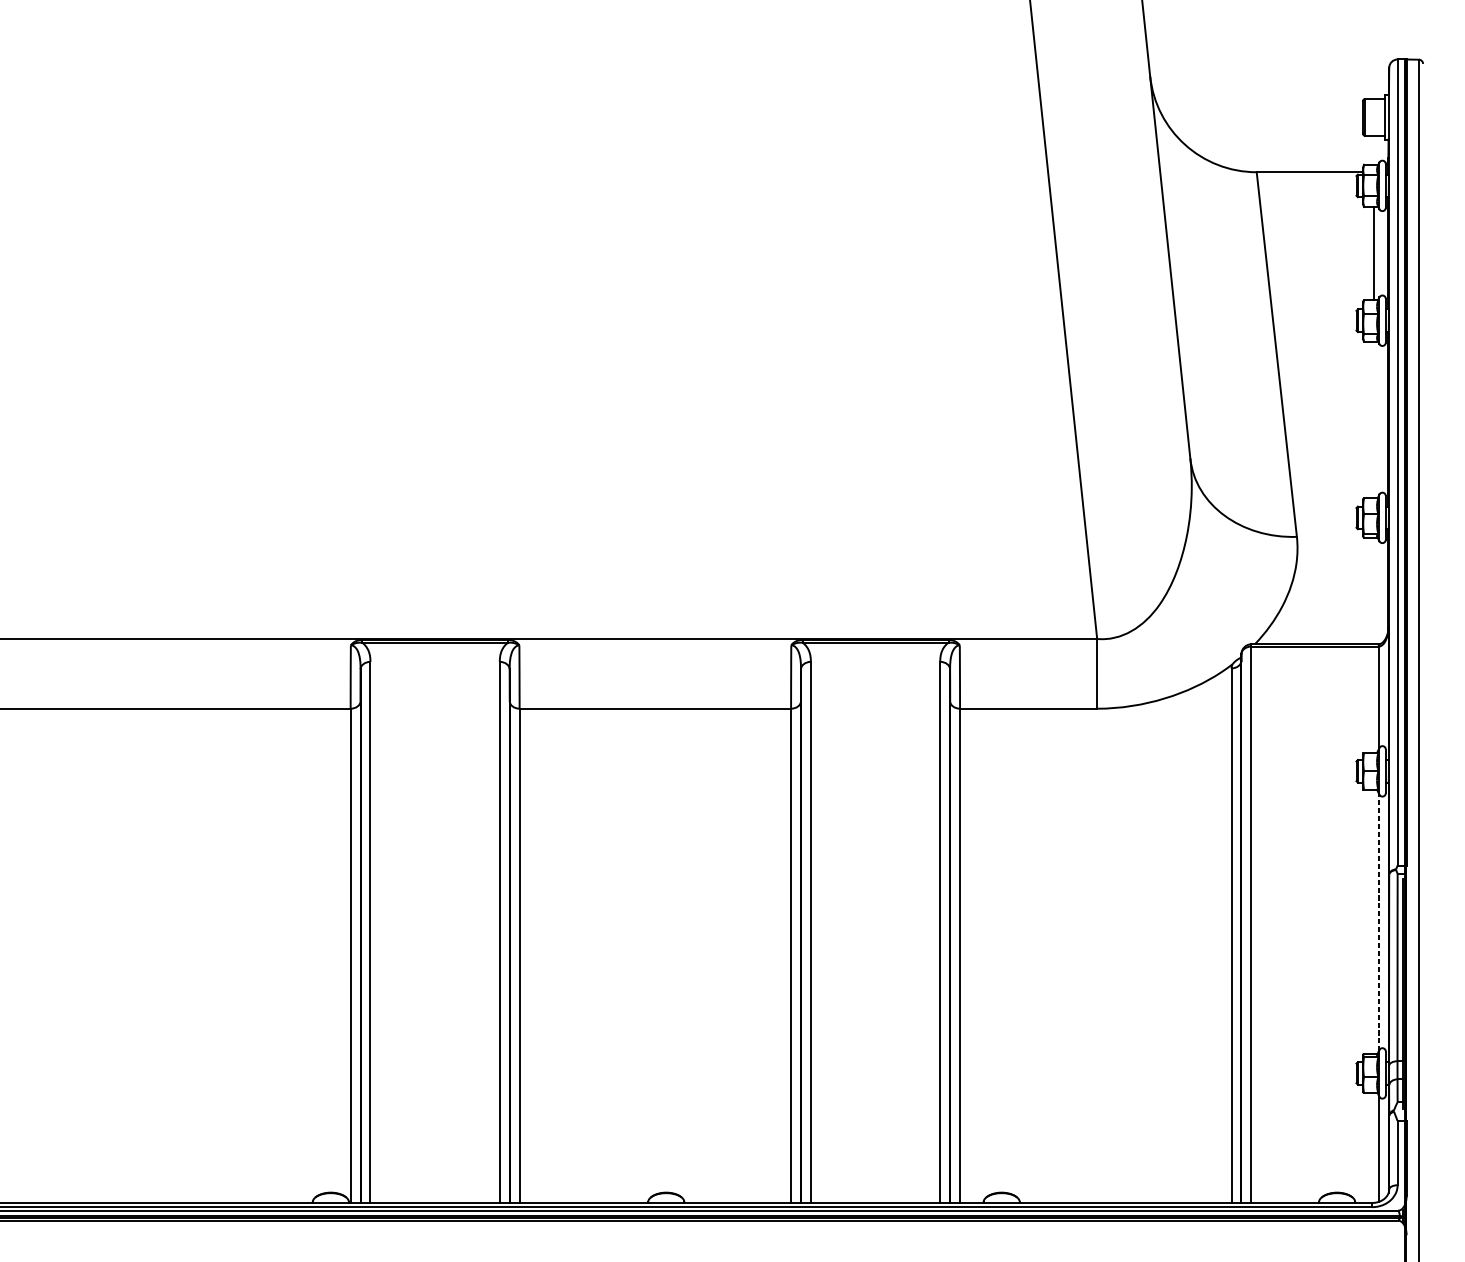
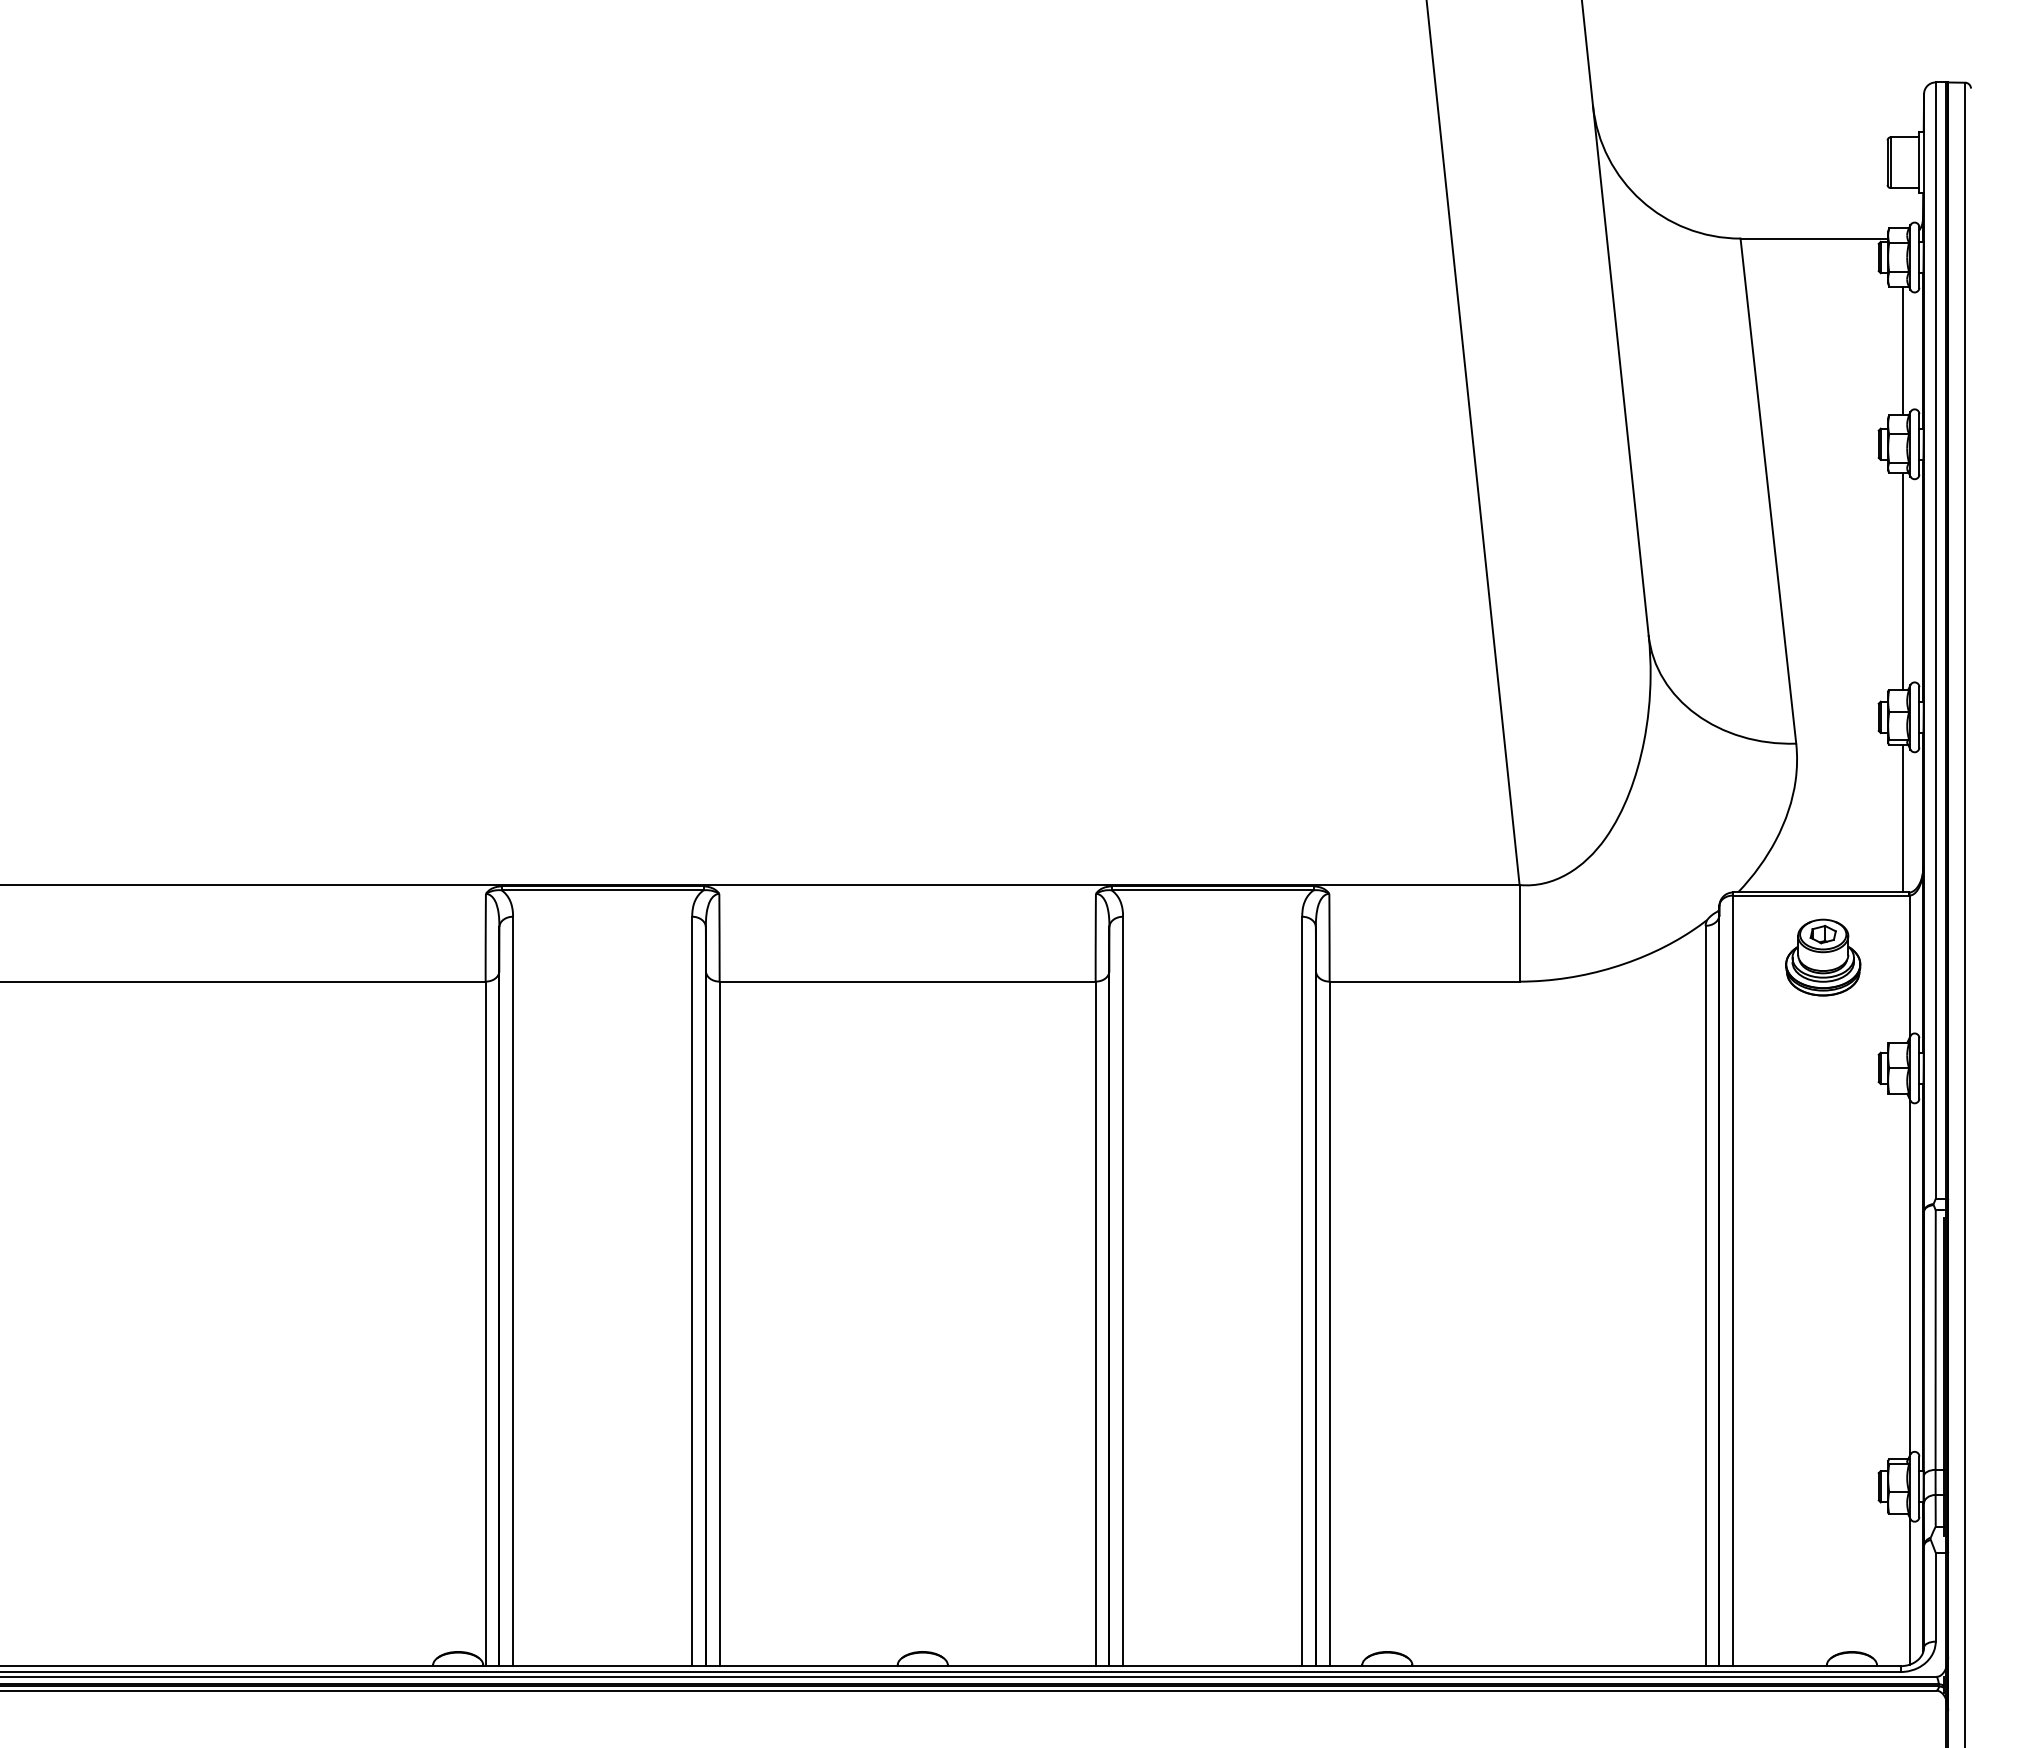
line: (1374, 419) -> (1903, 581), added
line: (1374, 590) -> (1903, 818), added
part: (1316, 691) -> (1823, 957), added
line: (1378, 922) -> (1909, 1277), dashed -> solid

